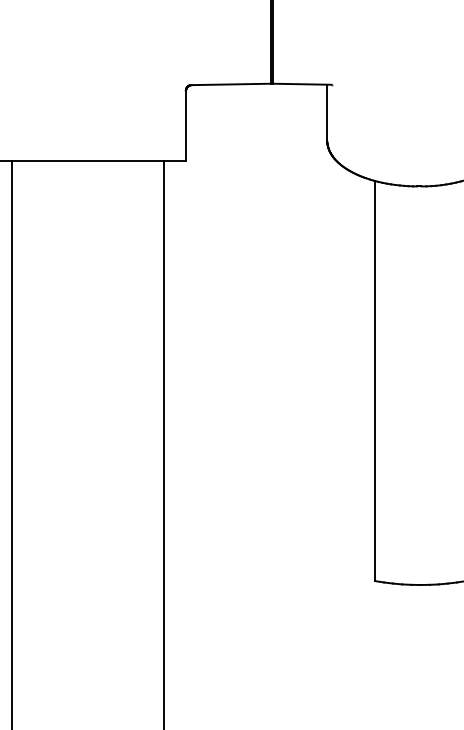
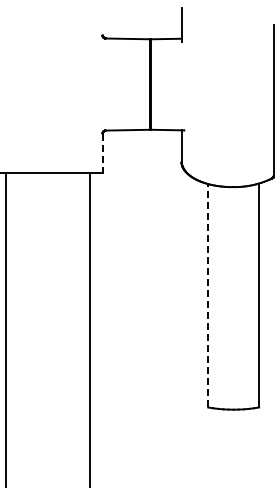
line: (185, 126) -> (102, 153), solid -> dashed
line: (375, 380) -> (208, 295), solid -> dashed

